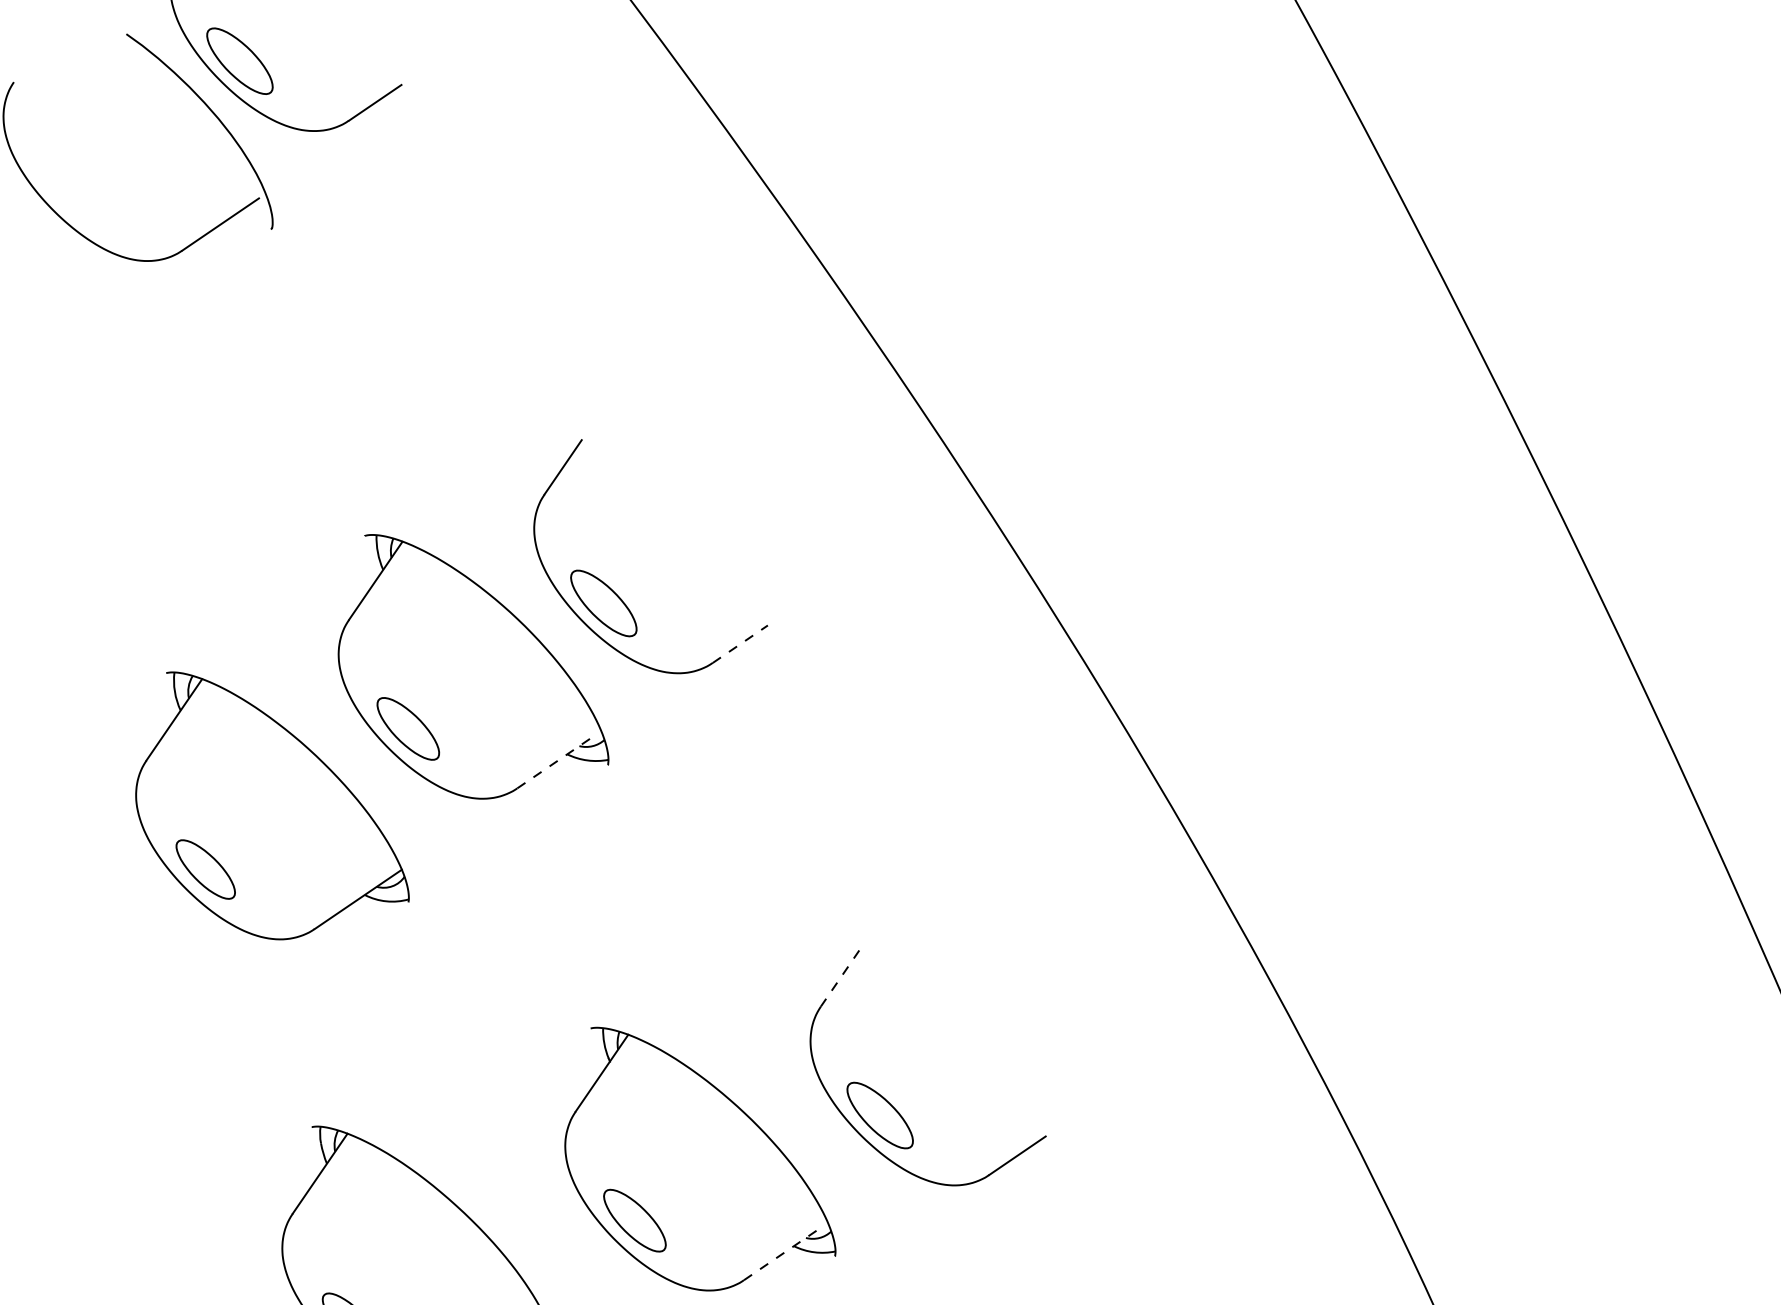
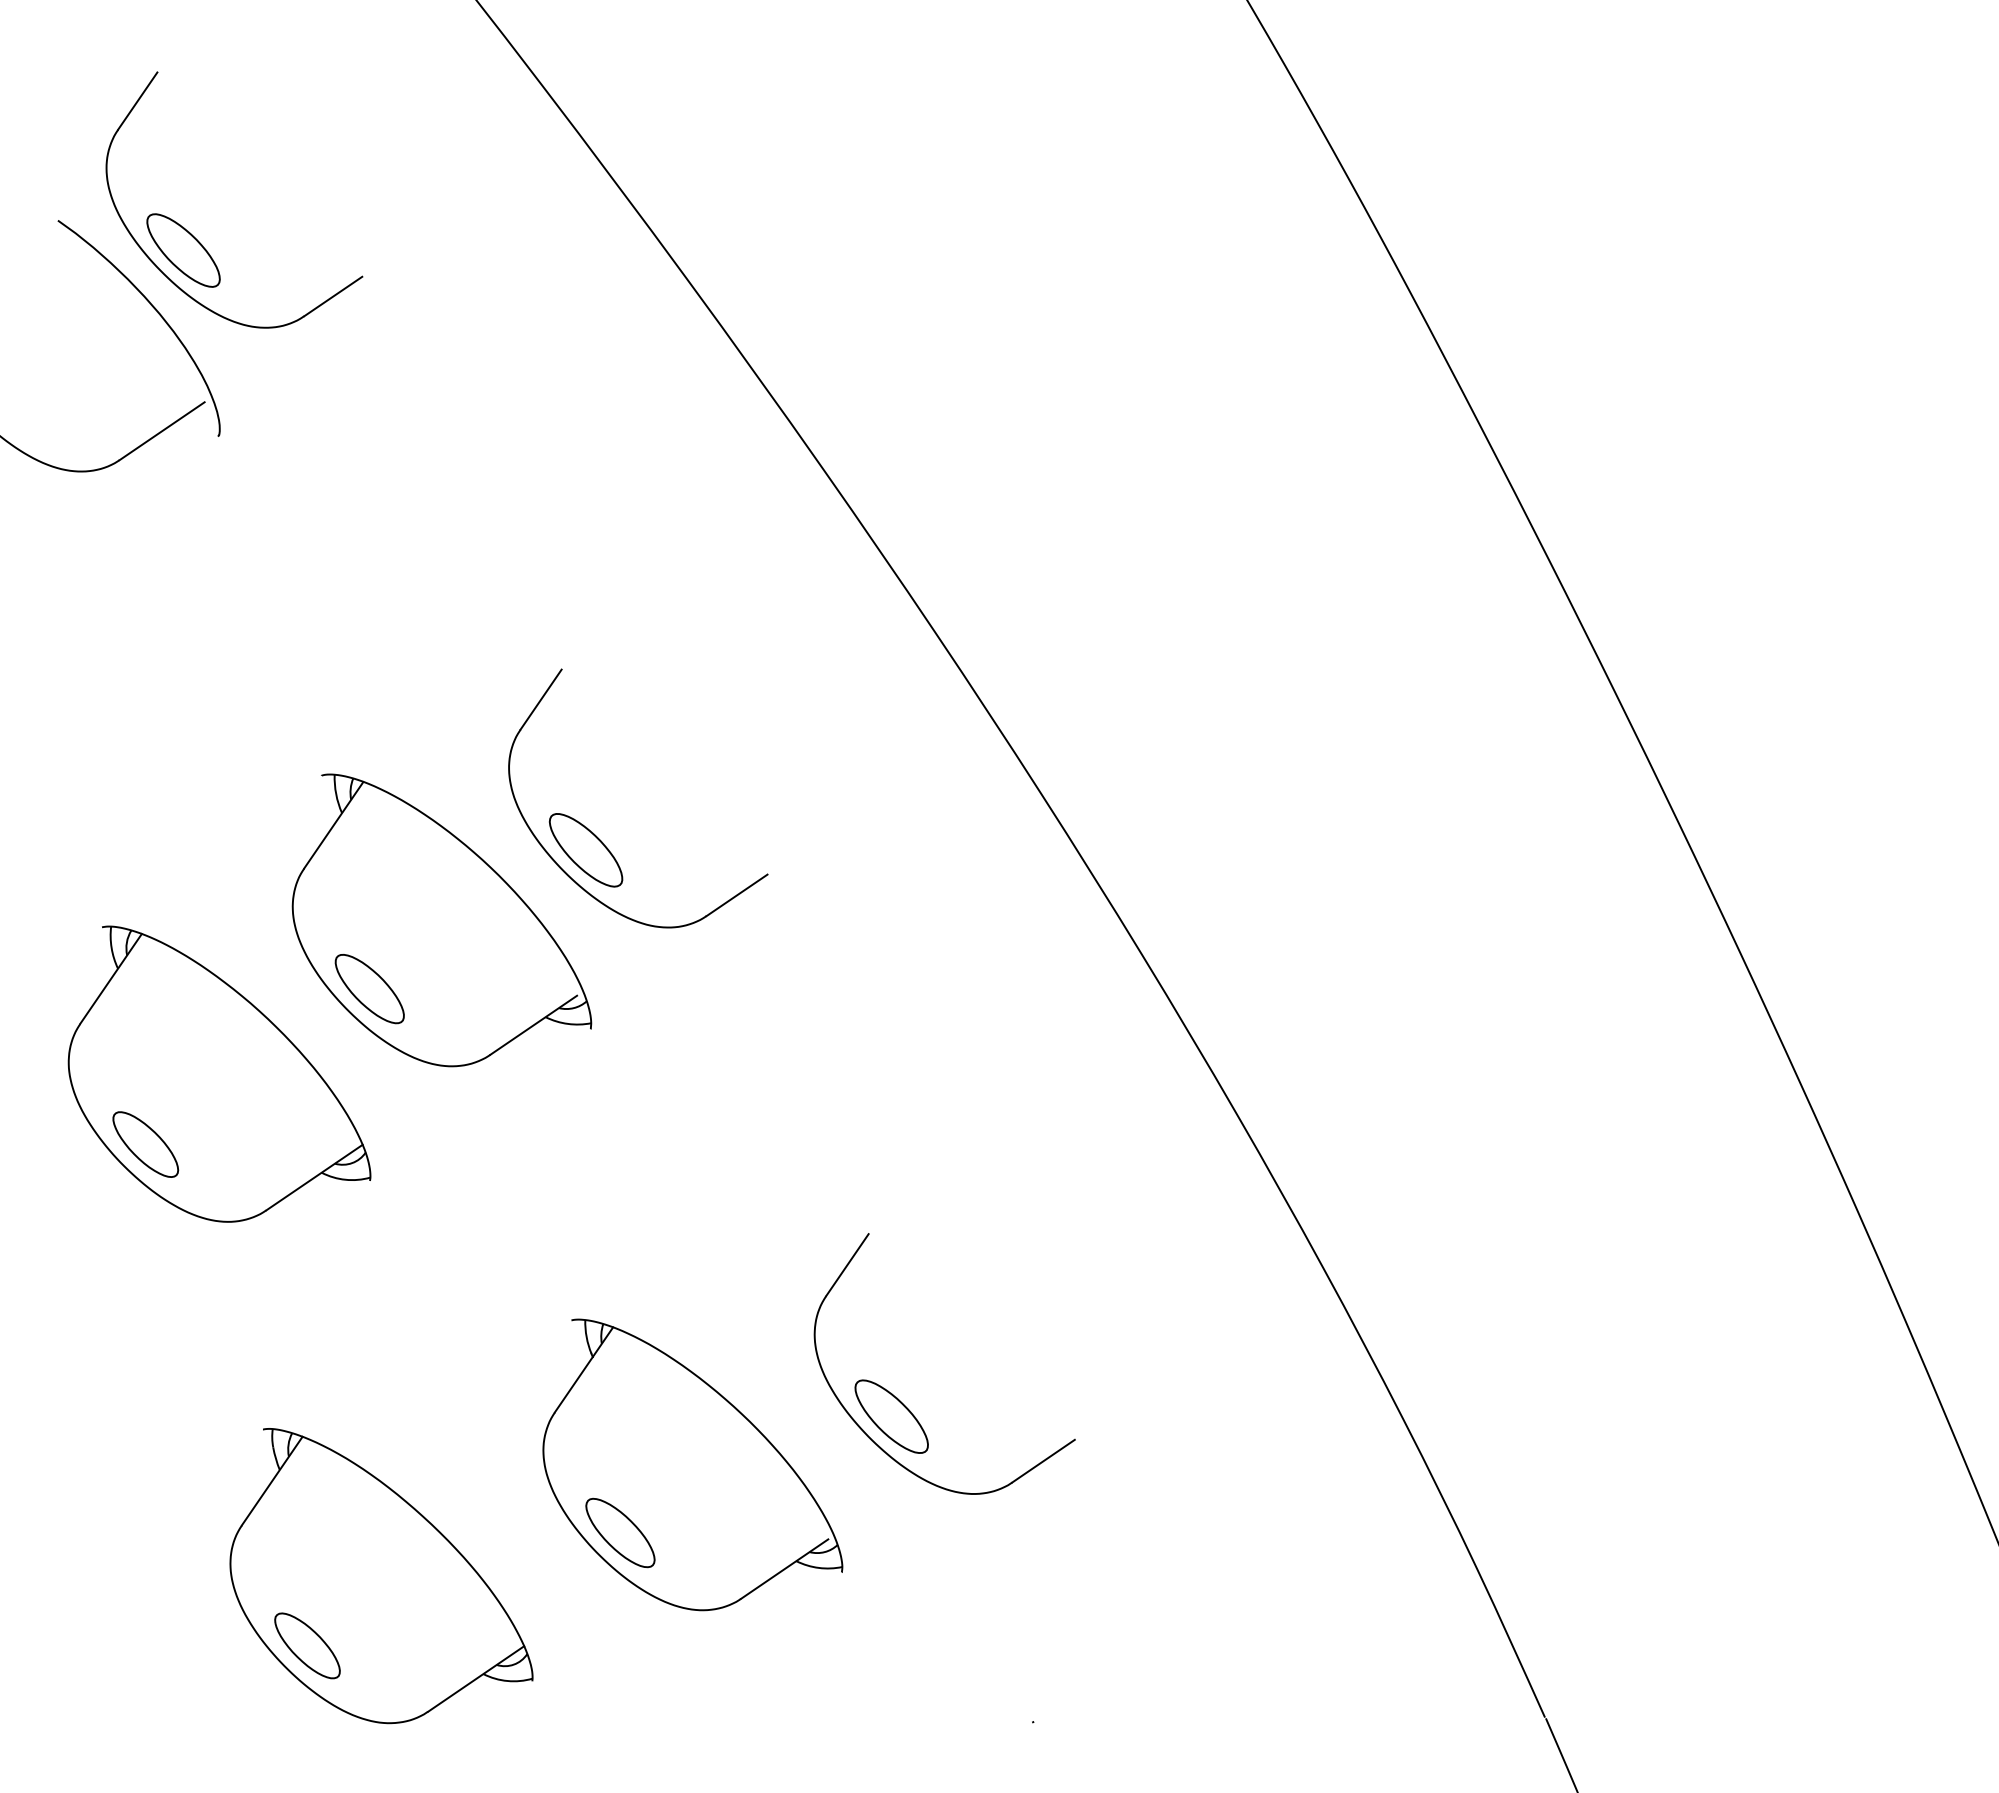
line: (740, 644) -> (737, 895), dashed -> solid
line: (557, 760) -> (534, 1024), dashed -> solid
line: (840, 978) -> (847, 1265), dashed -> solid
line: (783, 1253) -> (784, 1569), dashed -> solid

